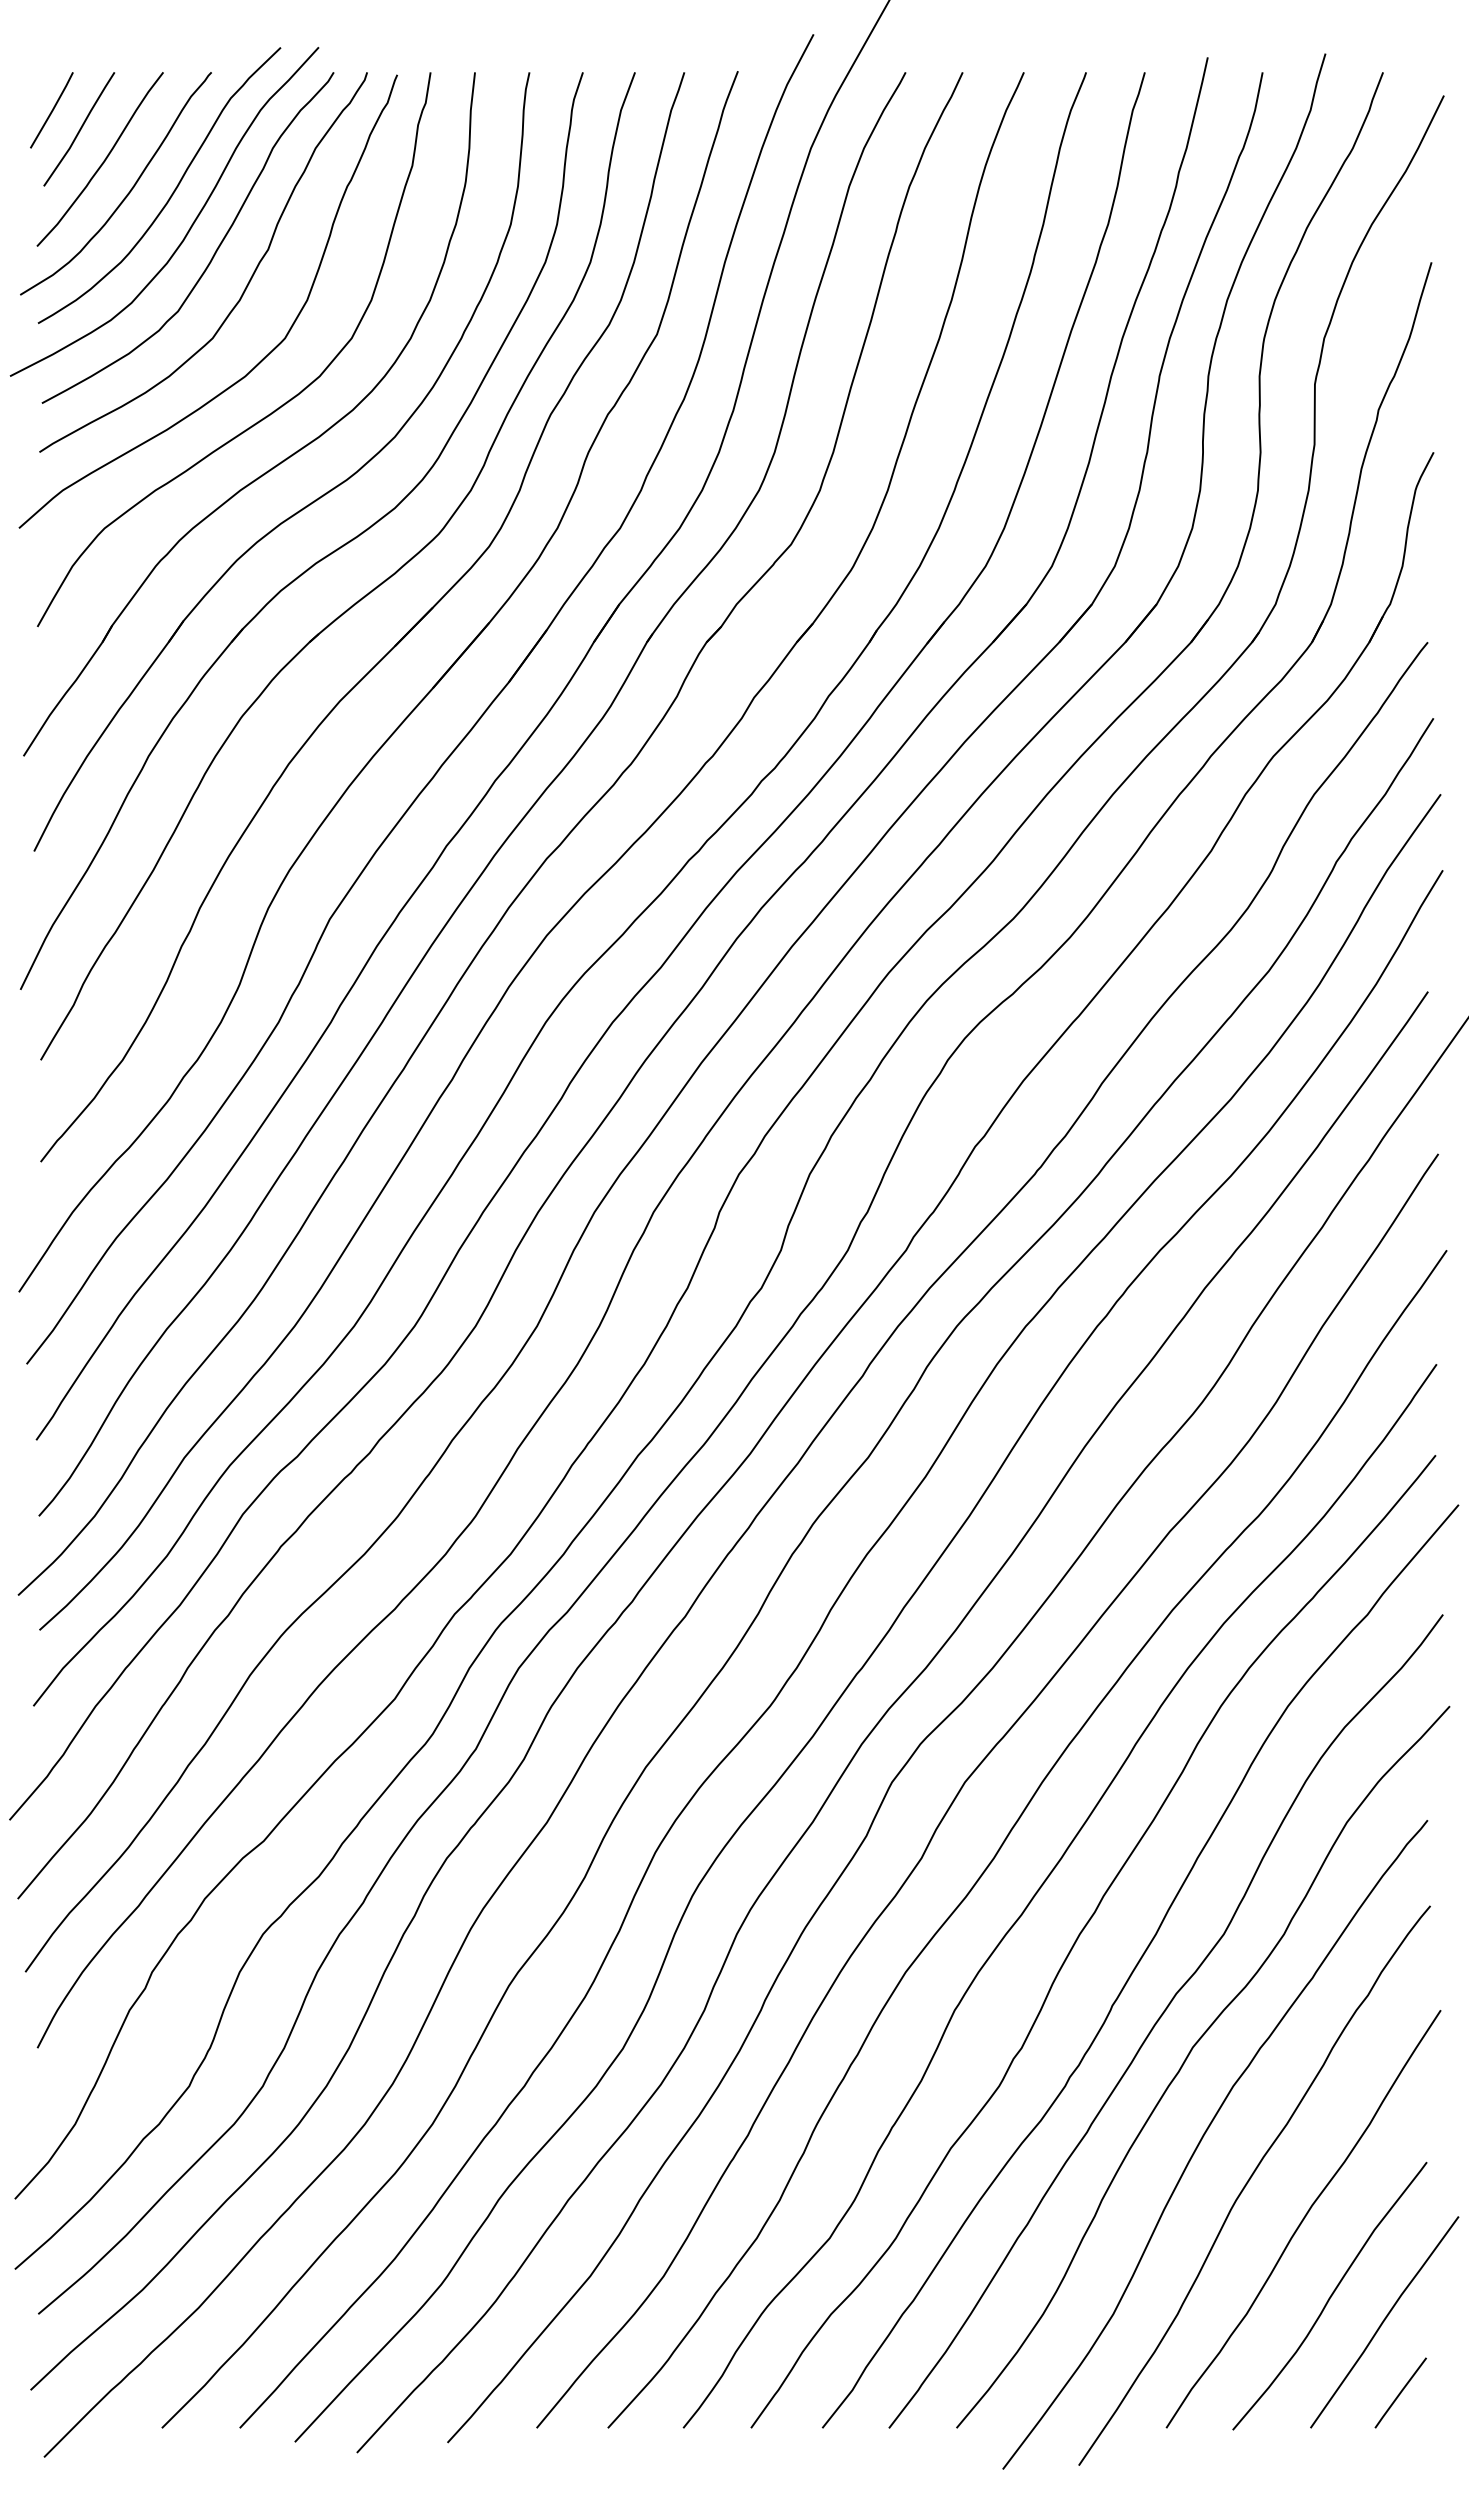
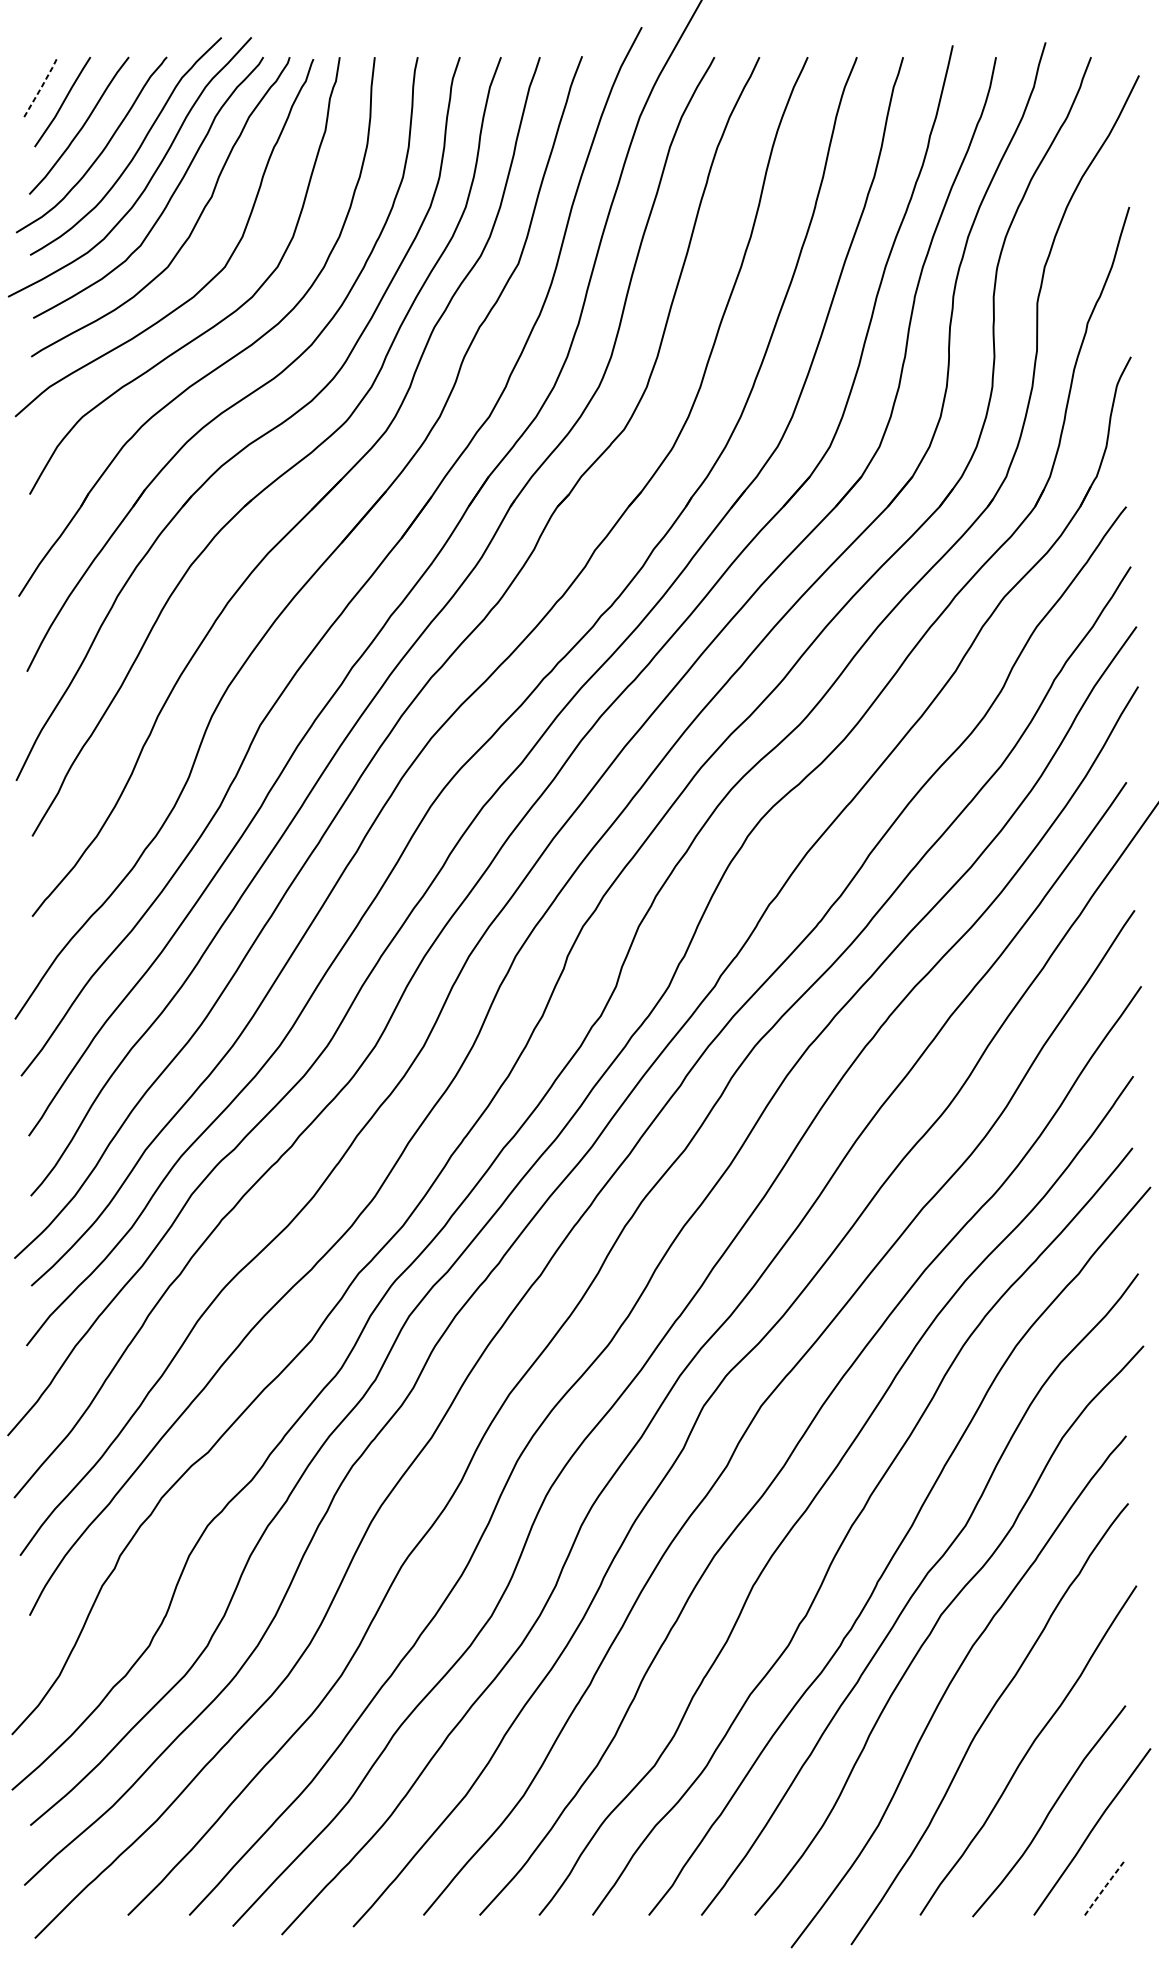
line: (52, 110) -> (41, 87), solid -> dashed
line: (1400, 2392) -> (1104, 1887), solid -> dashed

